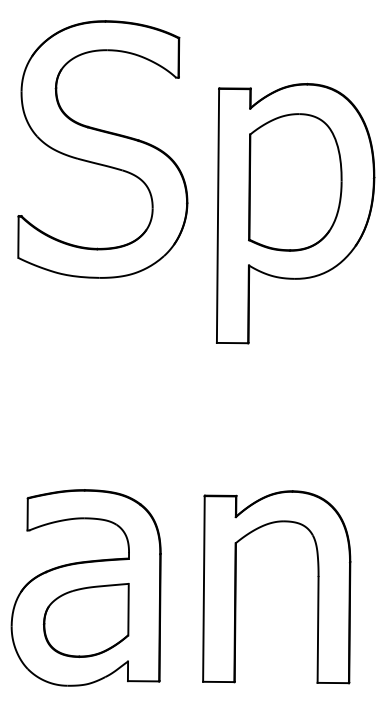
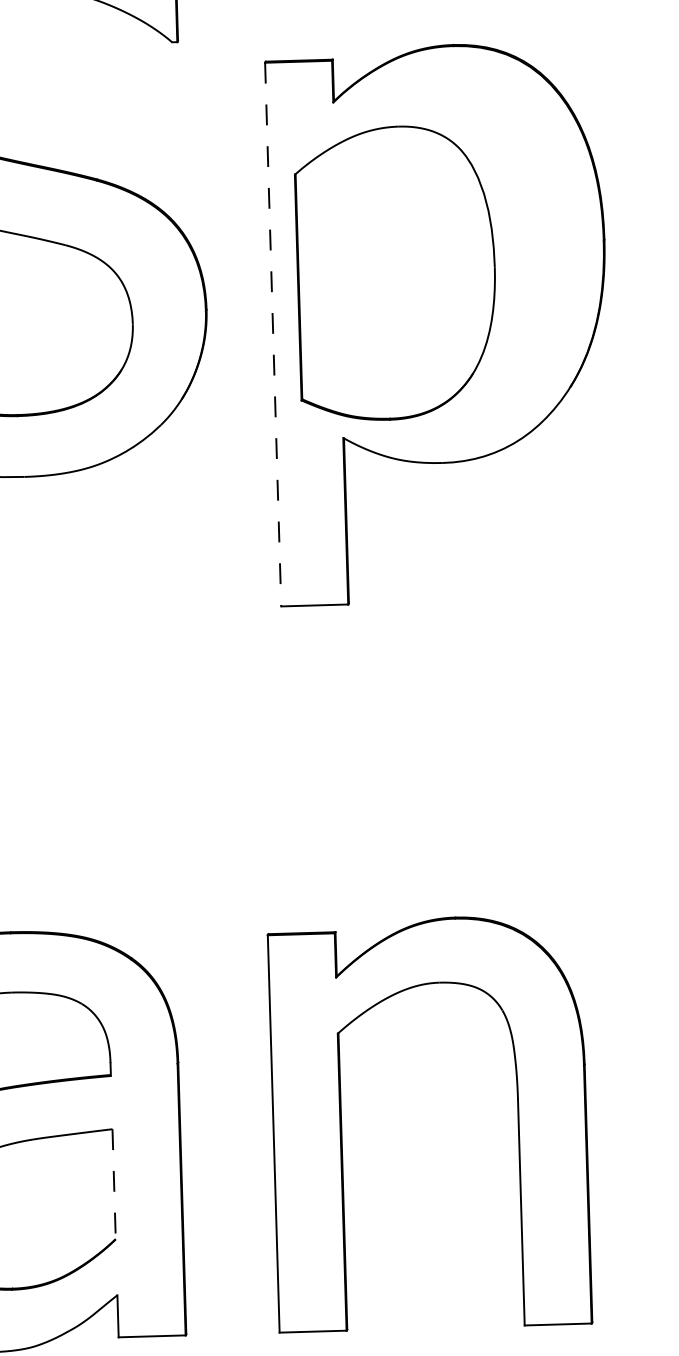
part: (295, 182) -> (396, 273), moved
line: (218, 216) -> (274, 335), solid -> dashed
line: (128, 609) -> (114, 1184), solid -> dashed

